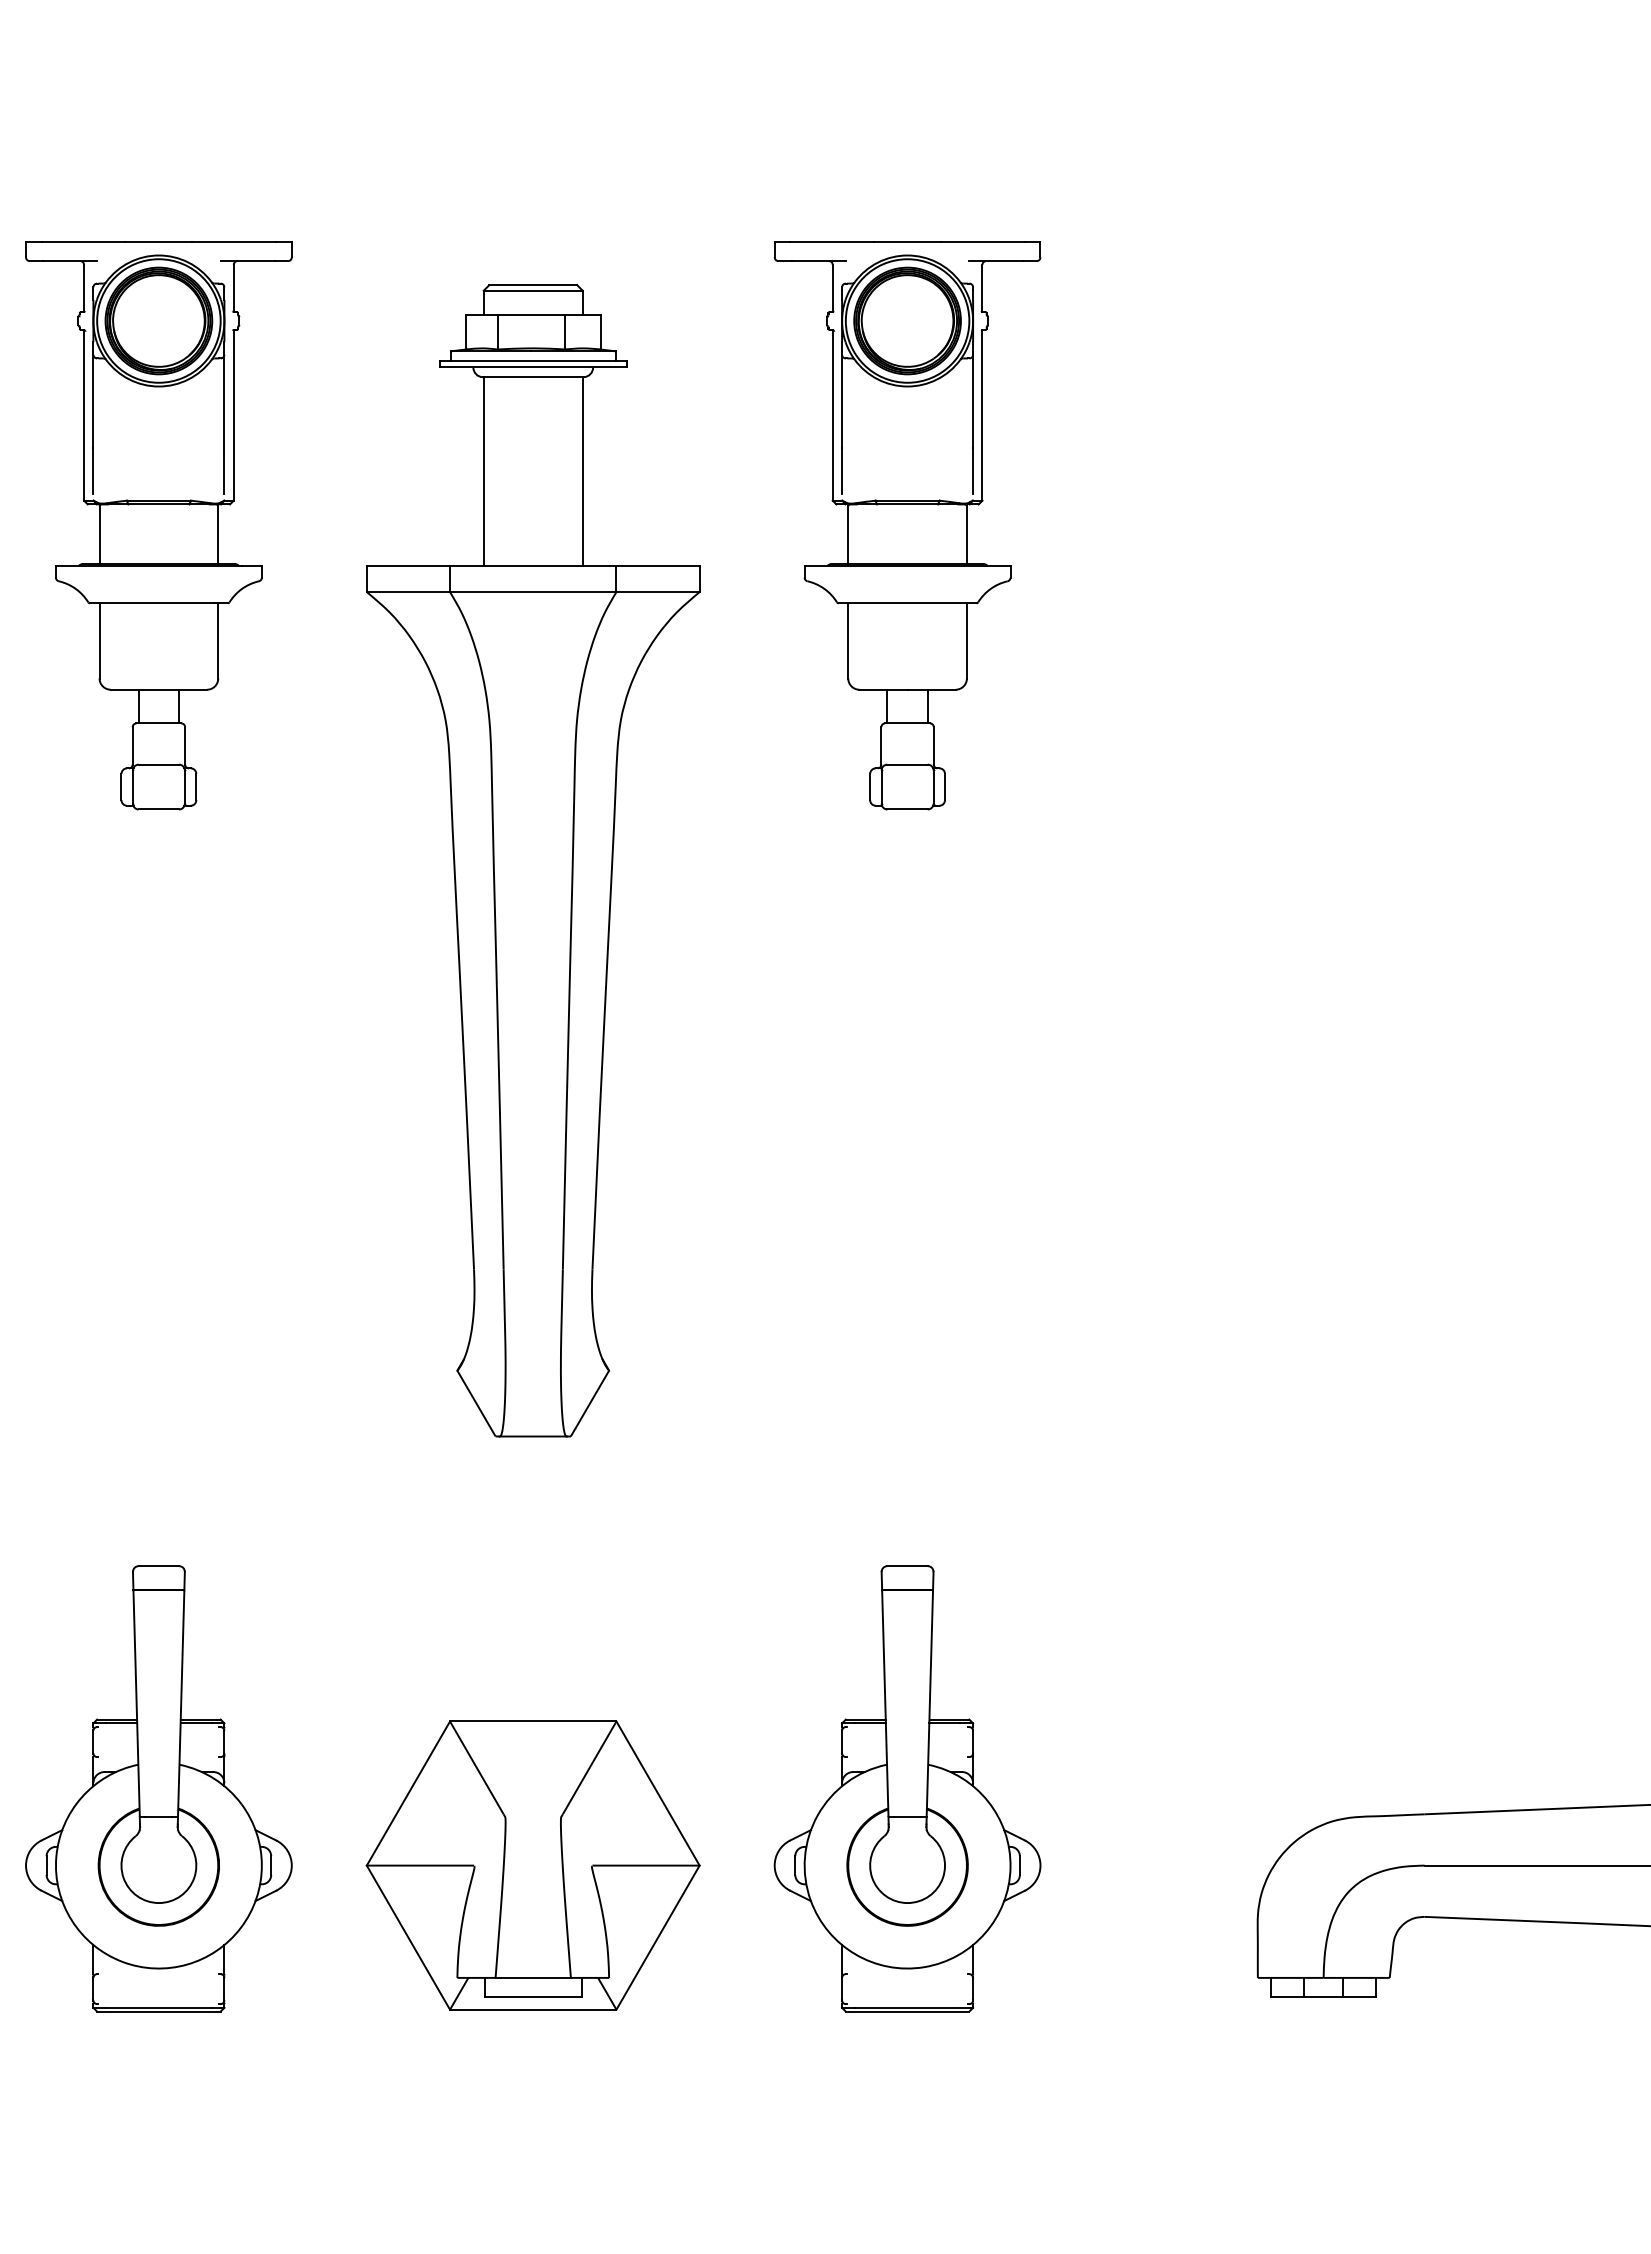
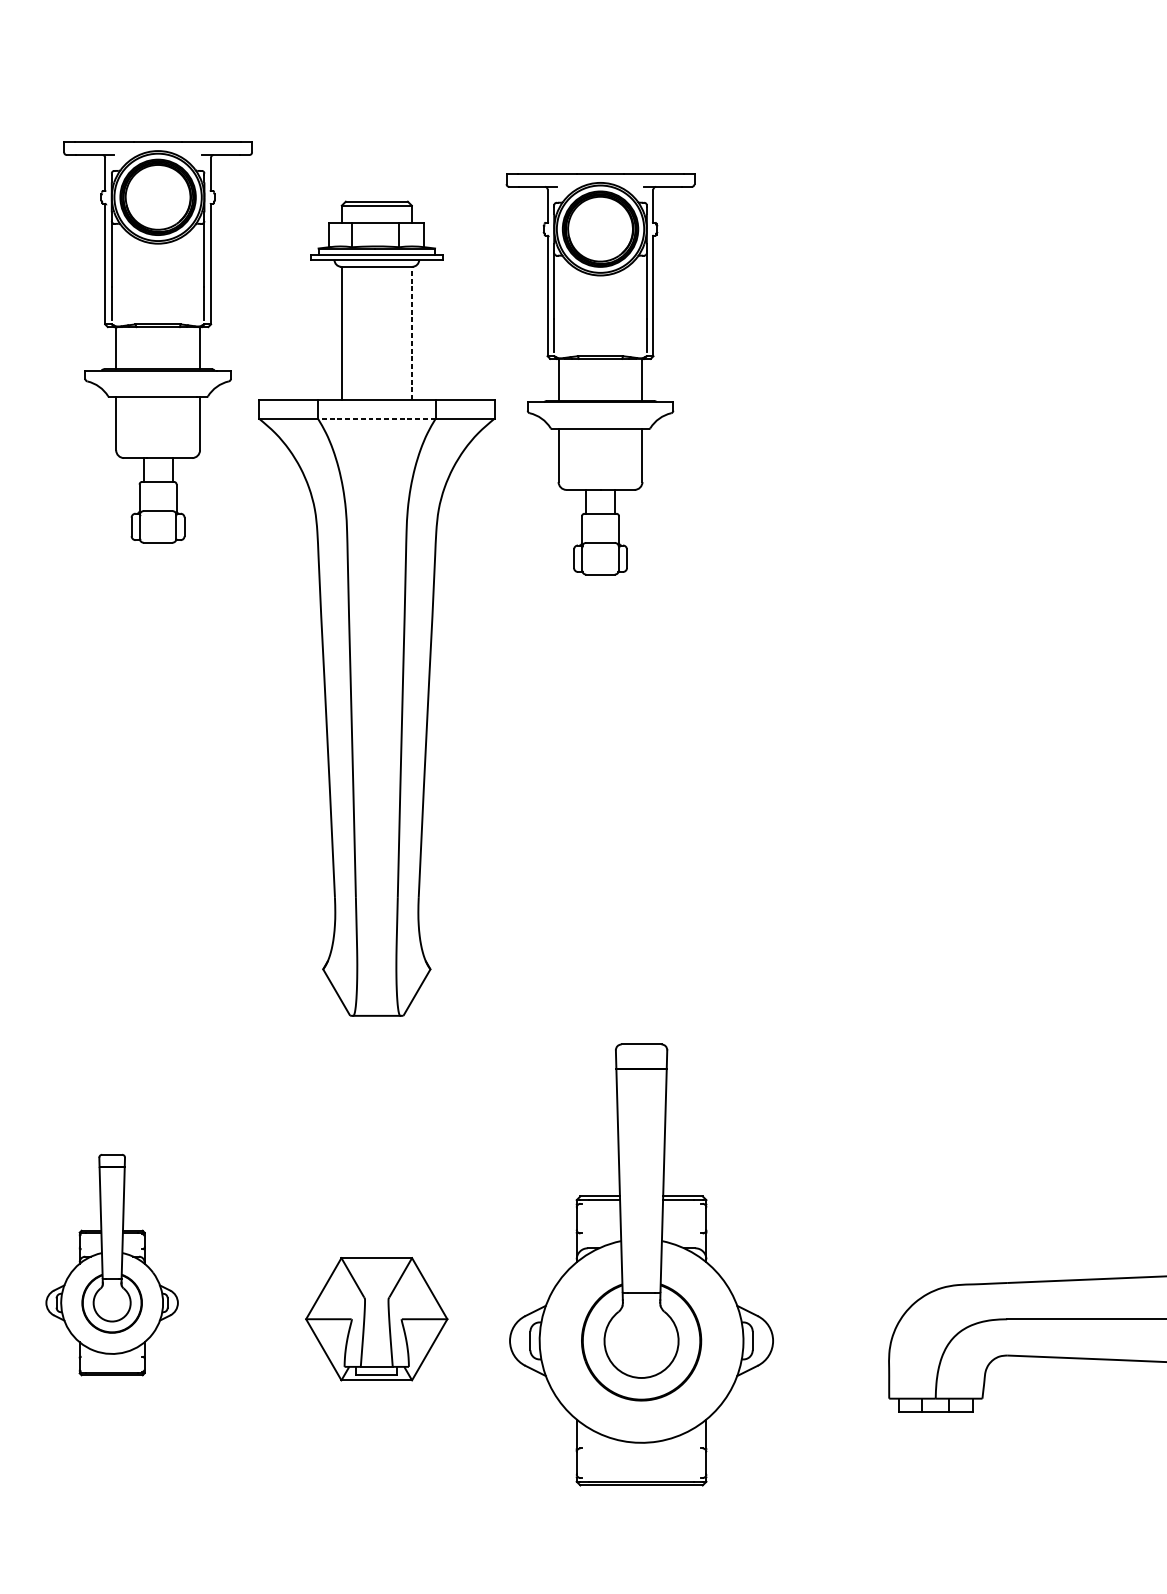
line: (582, 471) -> (411, 333), solid -> dashed
part: (158, 525) -> (157, 341), moved
part: (907, 525) -> (600, 373), moved
line: (532, 592) -> (376, 419), solid -> dashed
part: (158, 1788) -> (111, 1264), size x0.7
part: (907, 1788) -> (641, 1264), size x1.4
part: (532, 1865) -> (376, 1319), size x0.6

